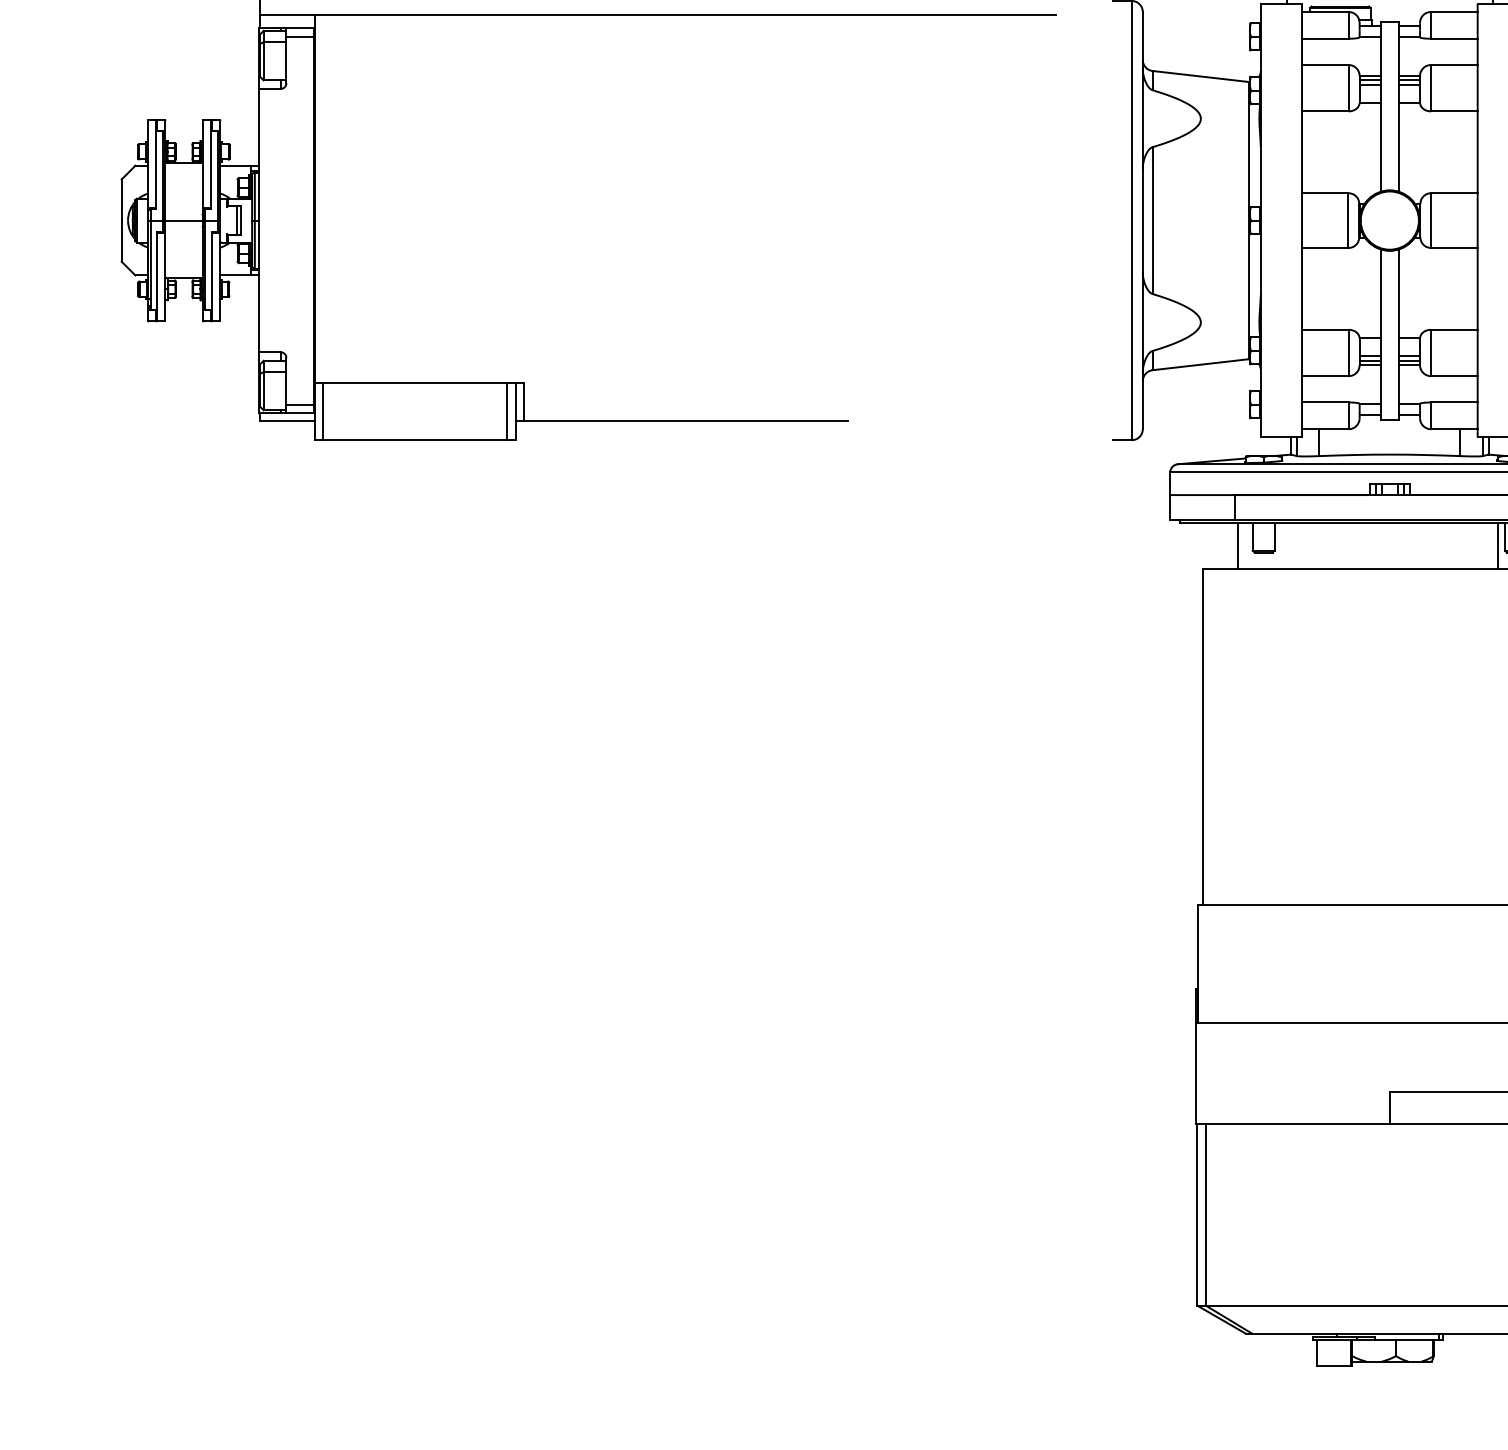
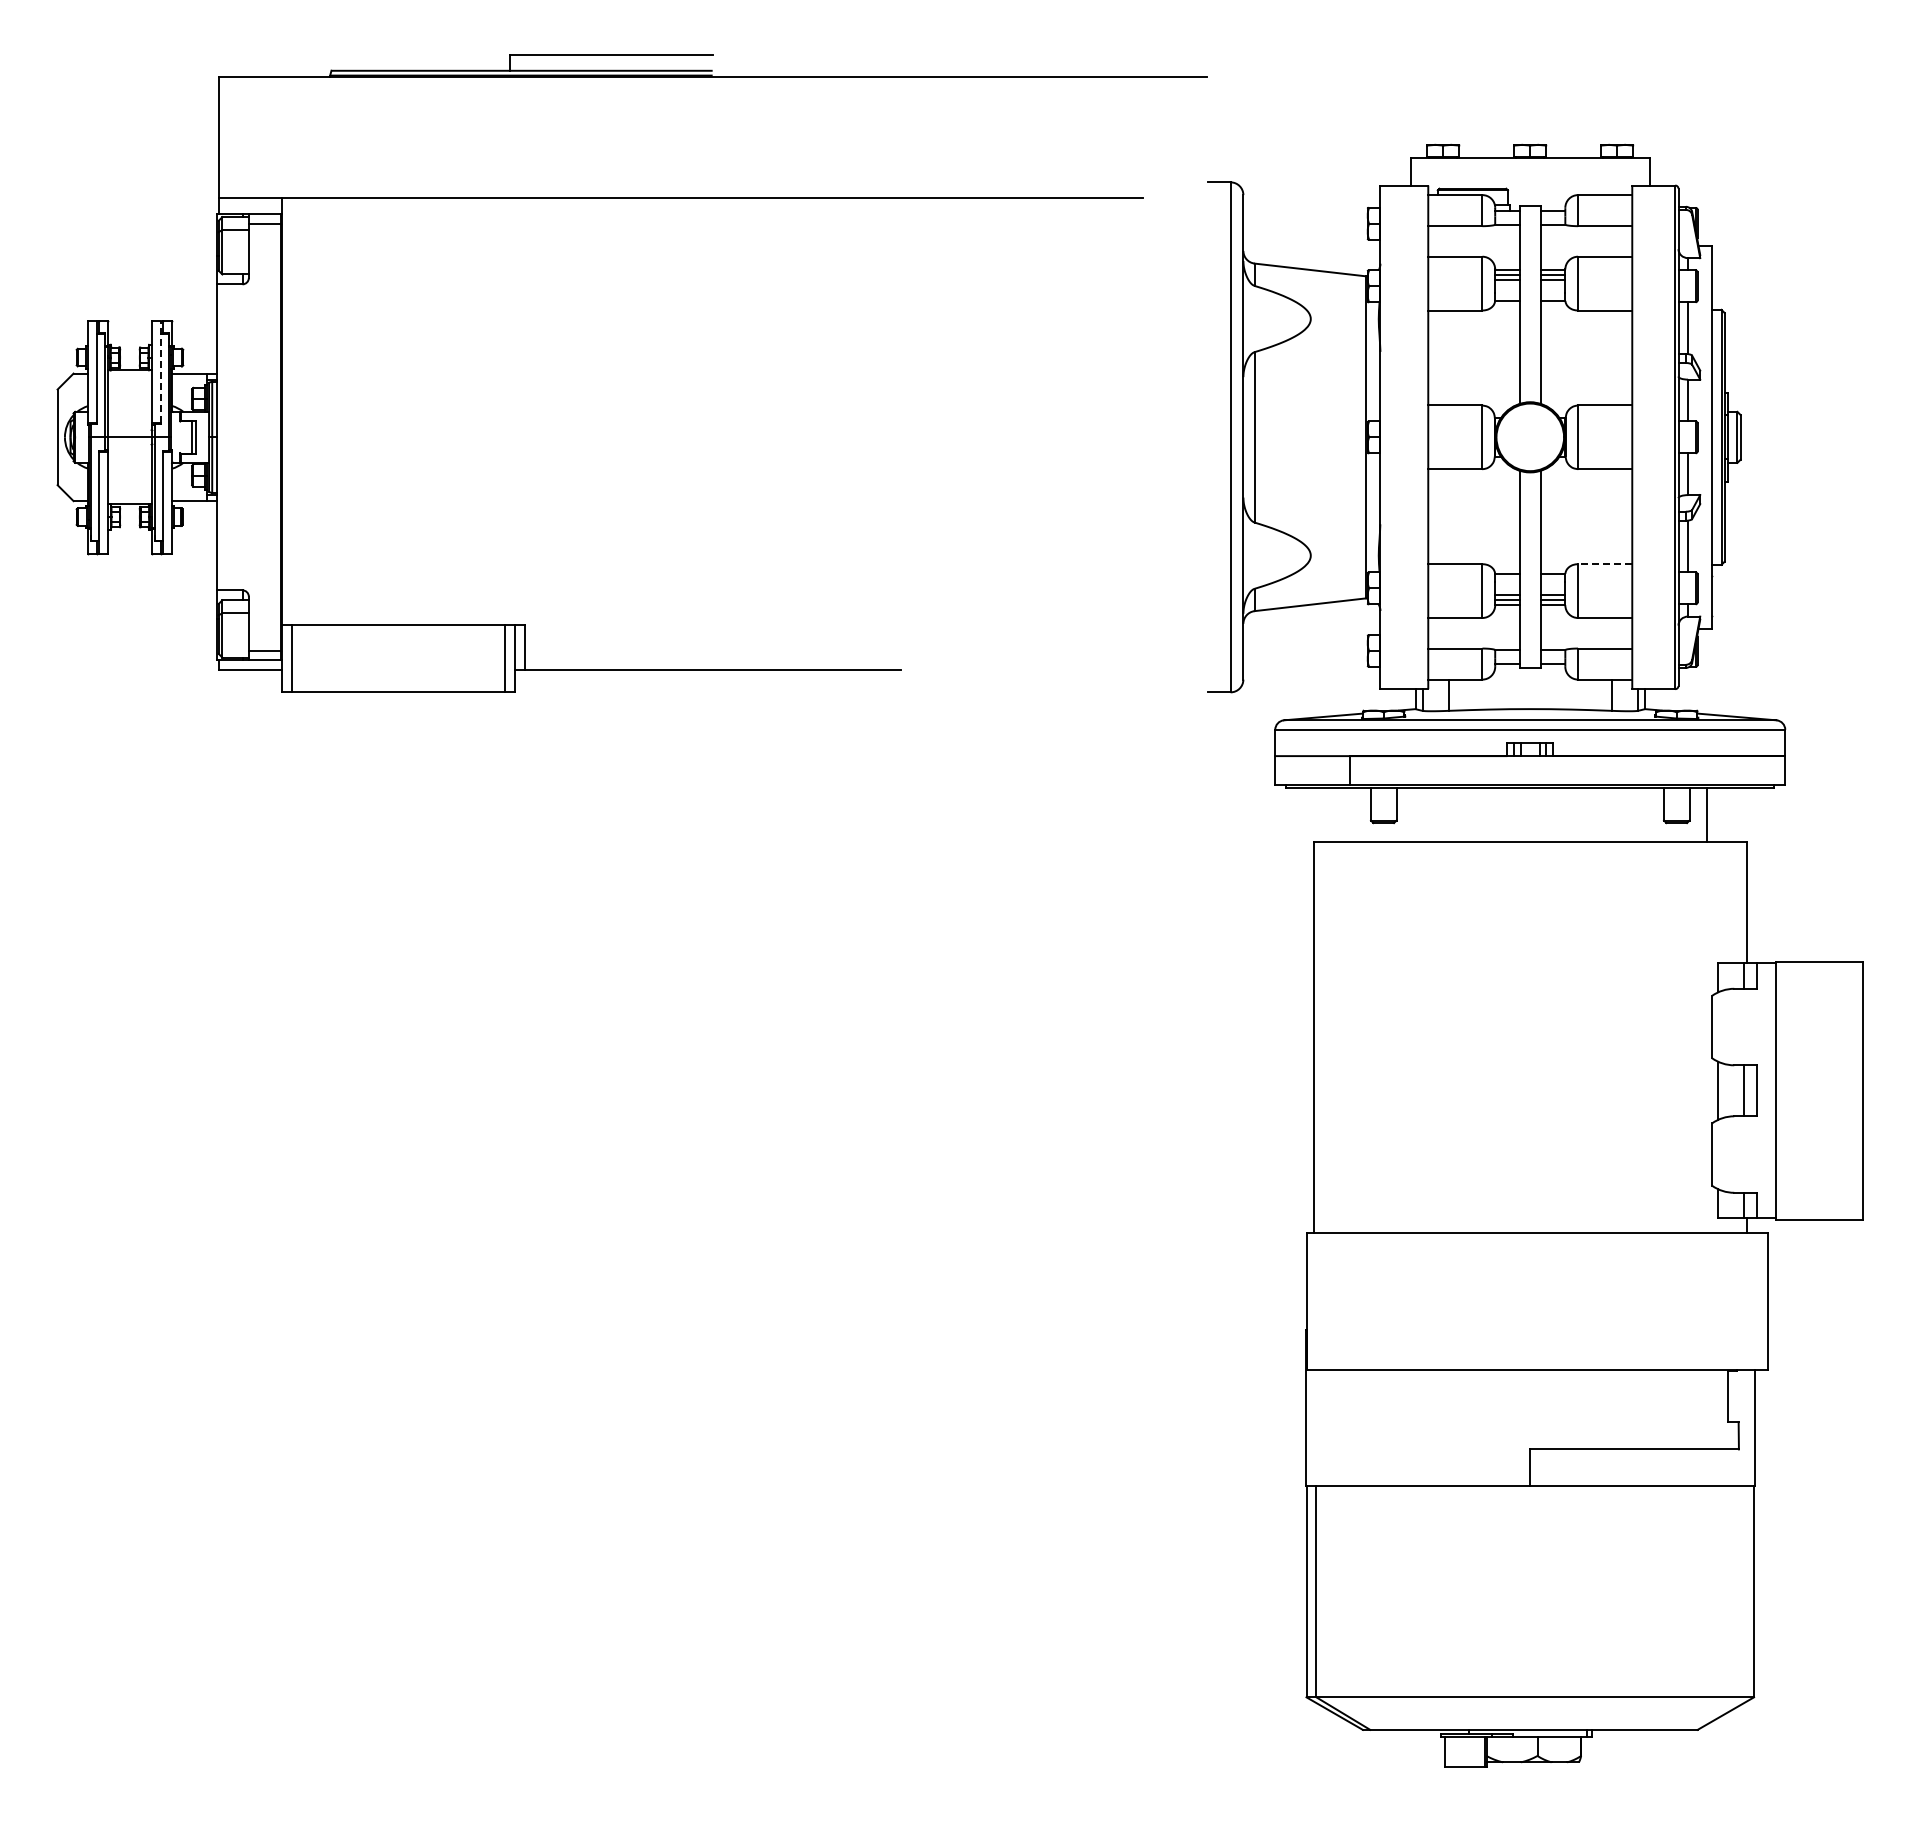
line: (211, 163) -> (161, 371), solid -> dashed
line: (1453, 330) -> (1604, 564), solid -> dashed
line: (1237, 546) -> (1353, 815), removed
line: (1497, 546) -> (1655, 815), removed

